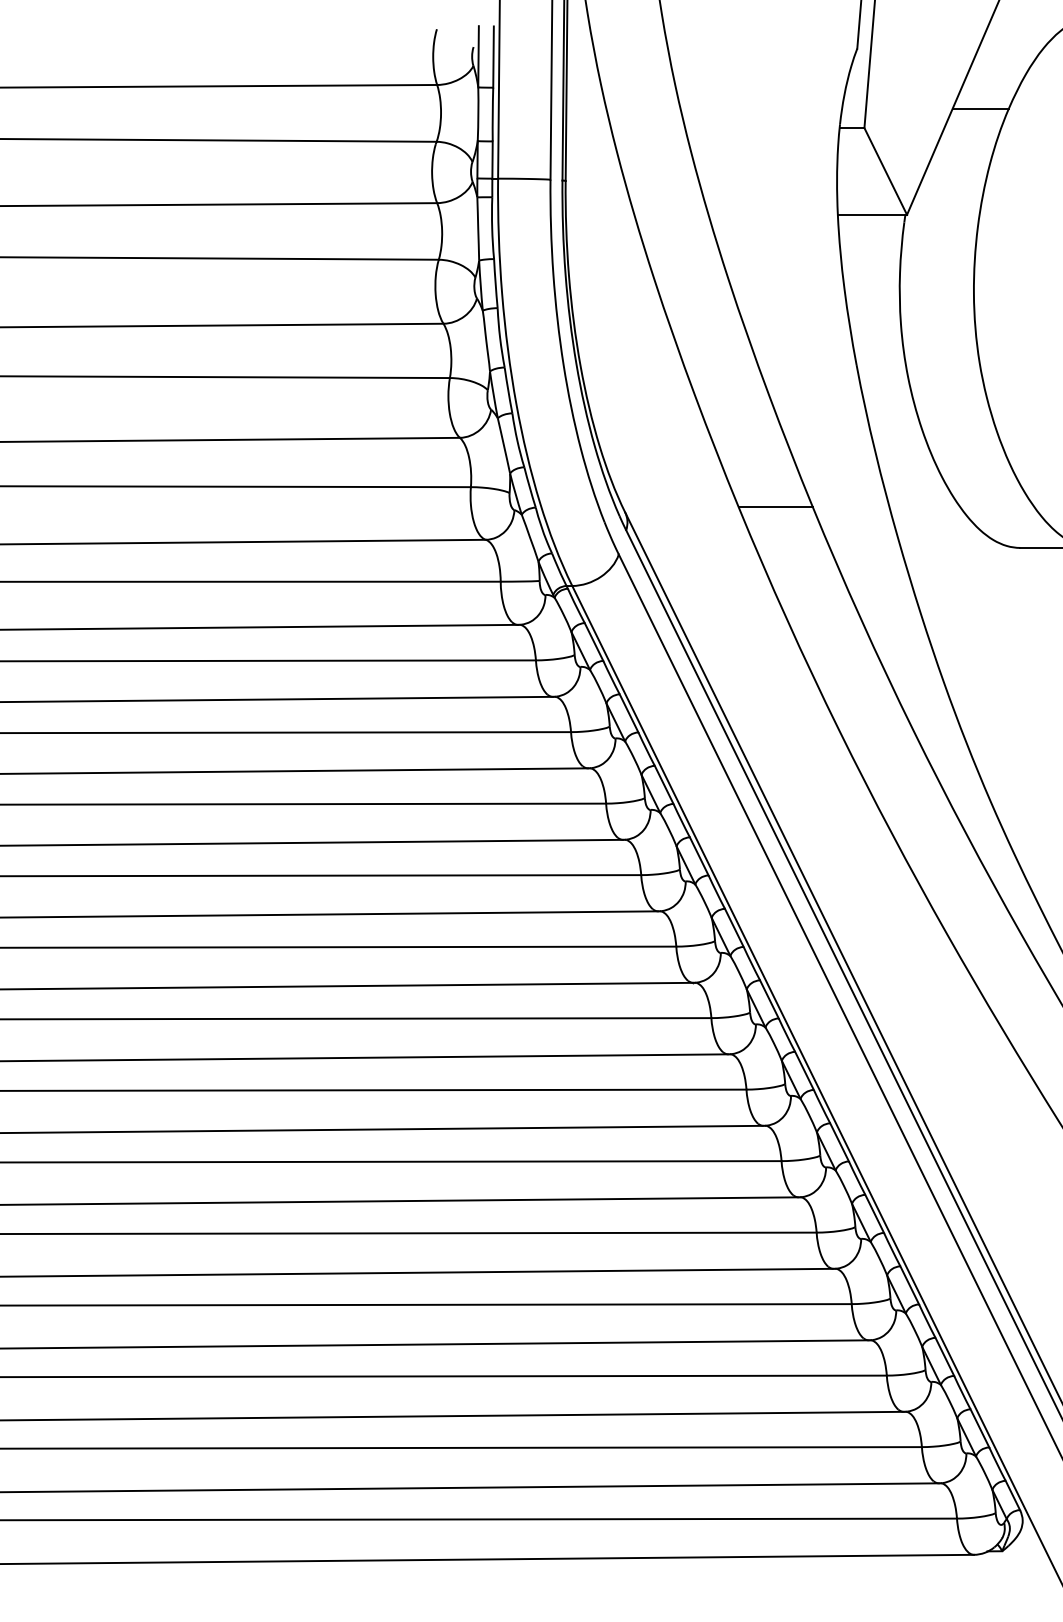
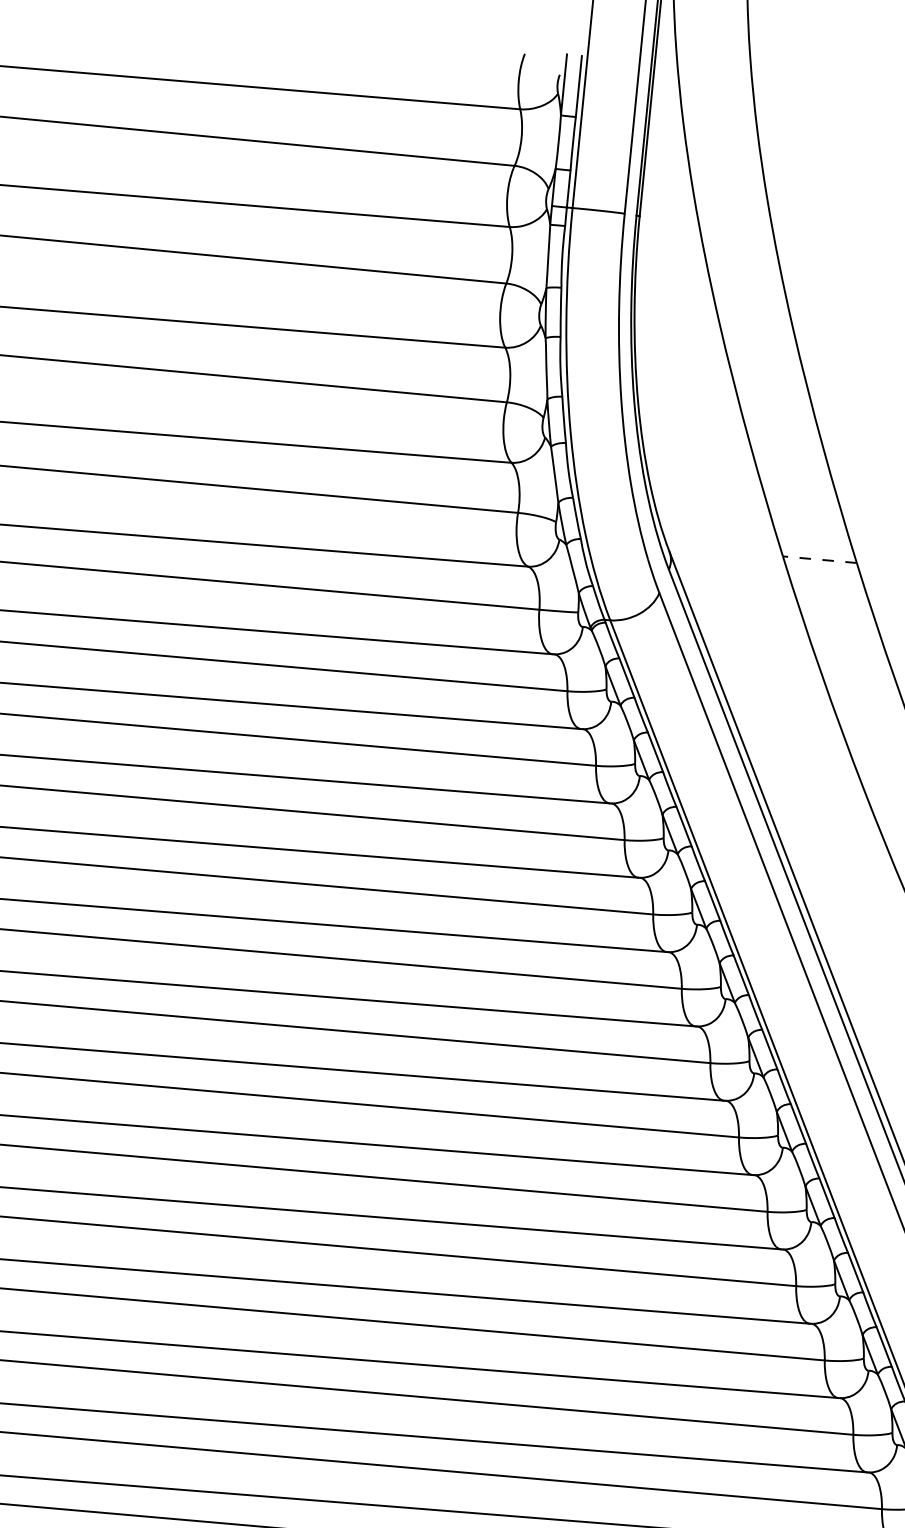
line: (775, 506) -> (819, 559), solid -> dashed

